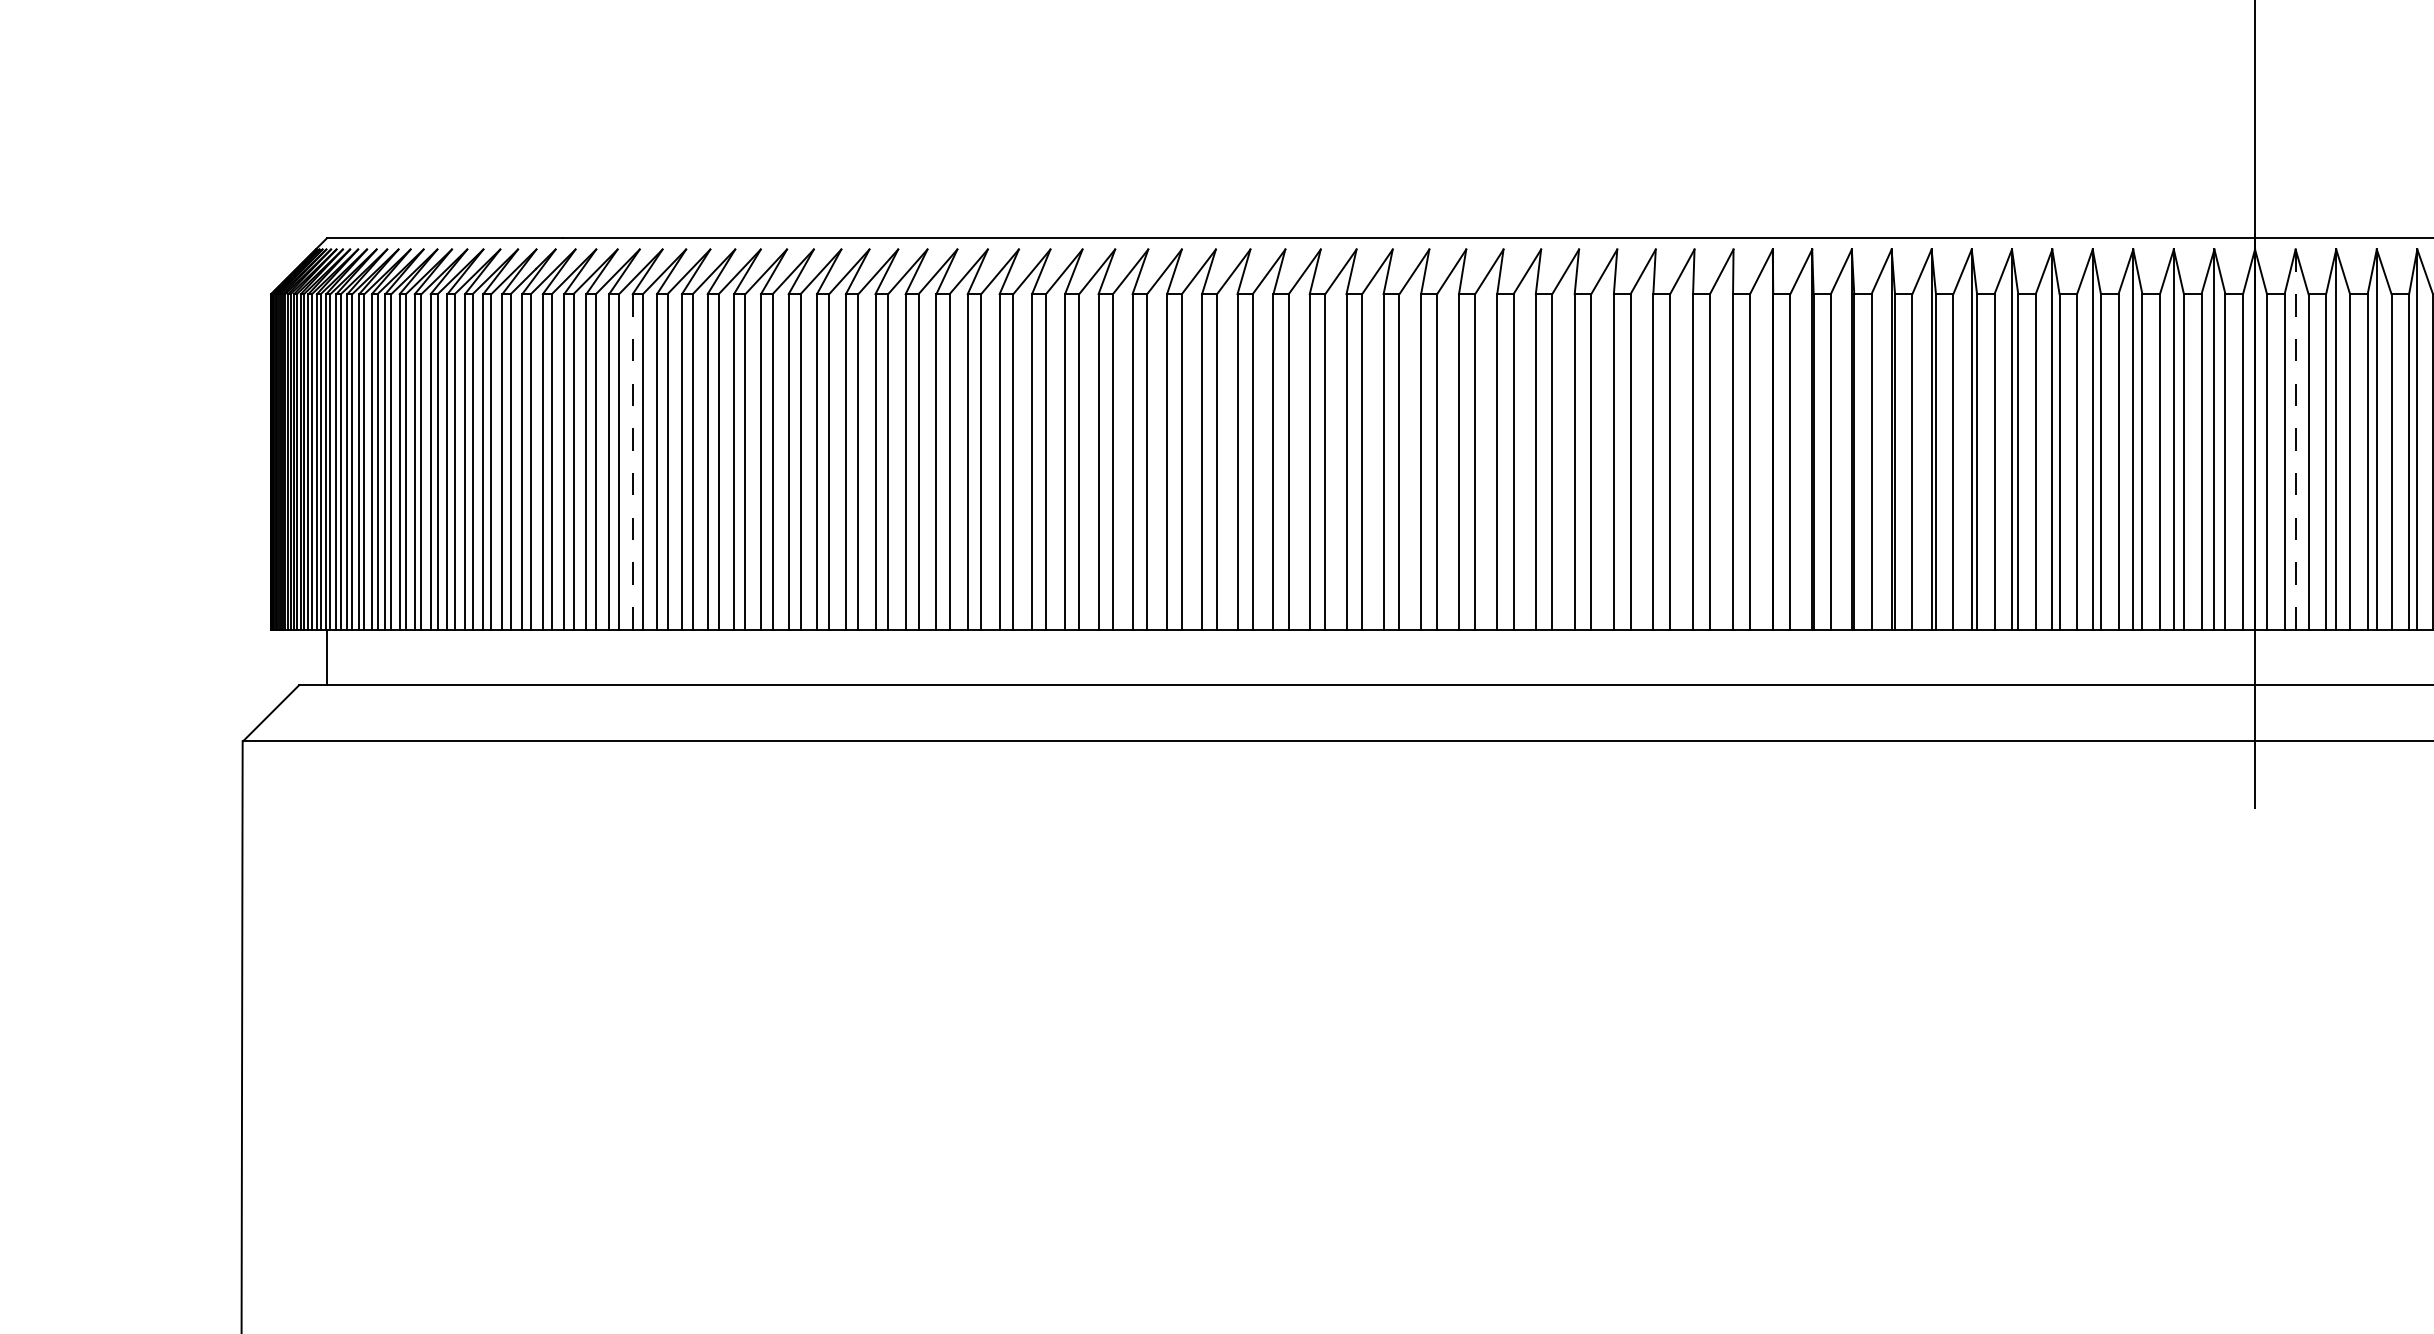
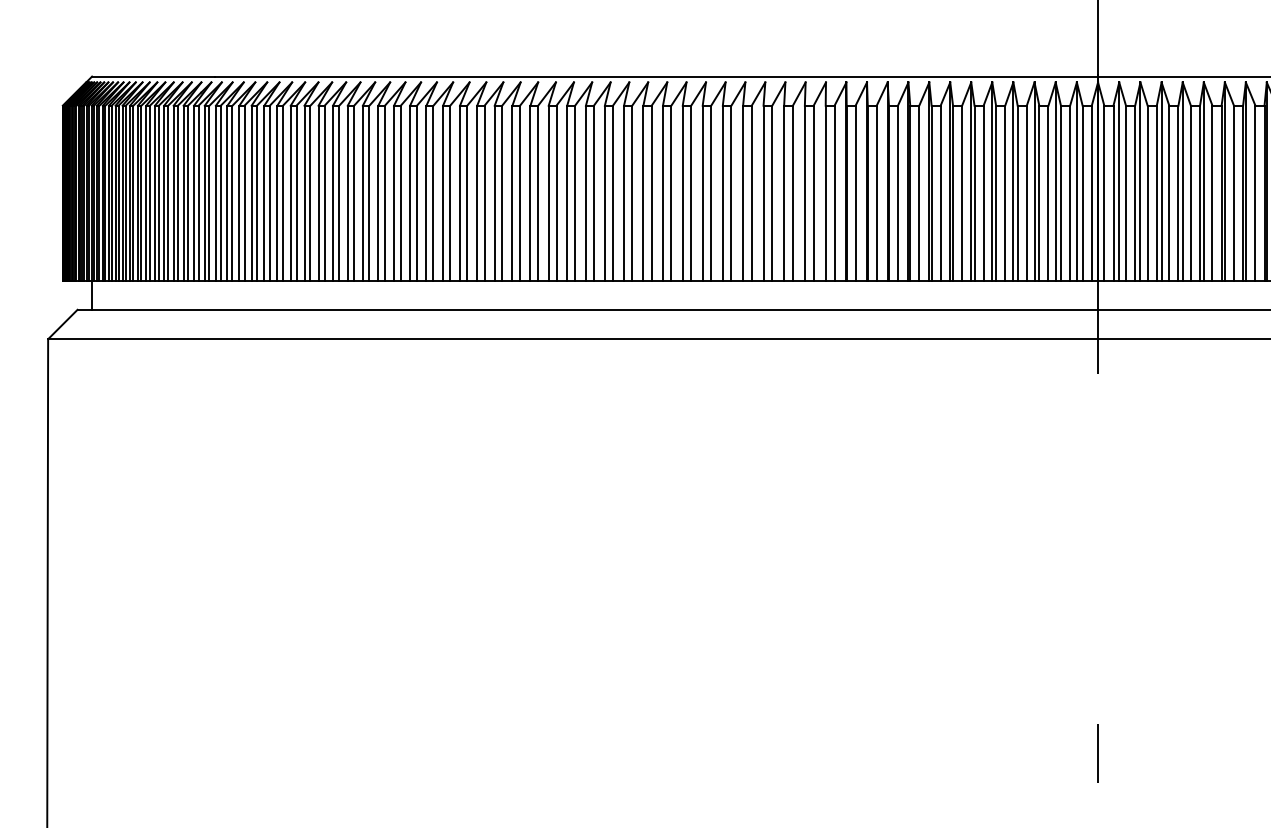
line: (2296, 441) -> (1119, 182), dashed -> solid
line: (632, 460) -> (251, 192), dashed -> solid

